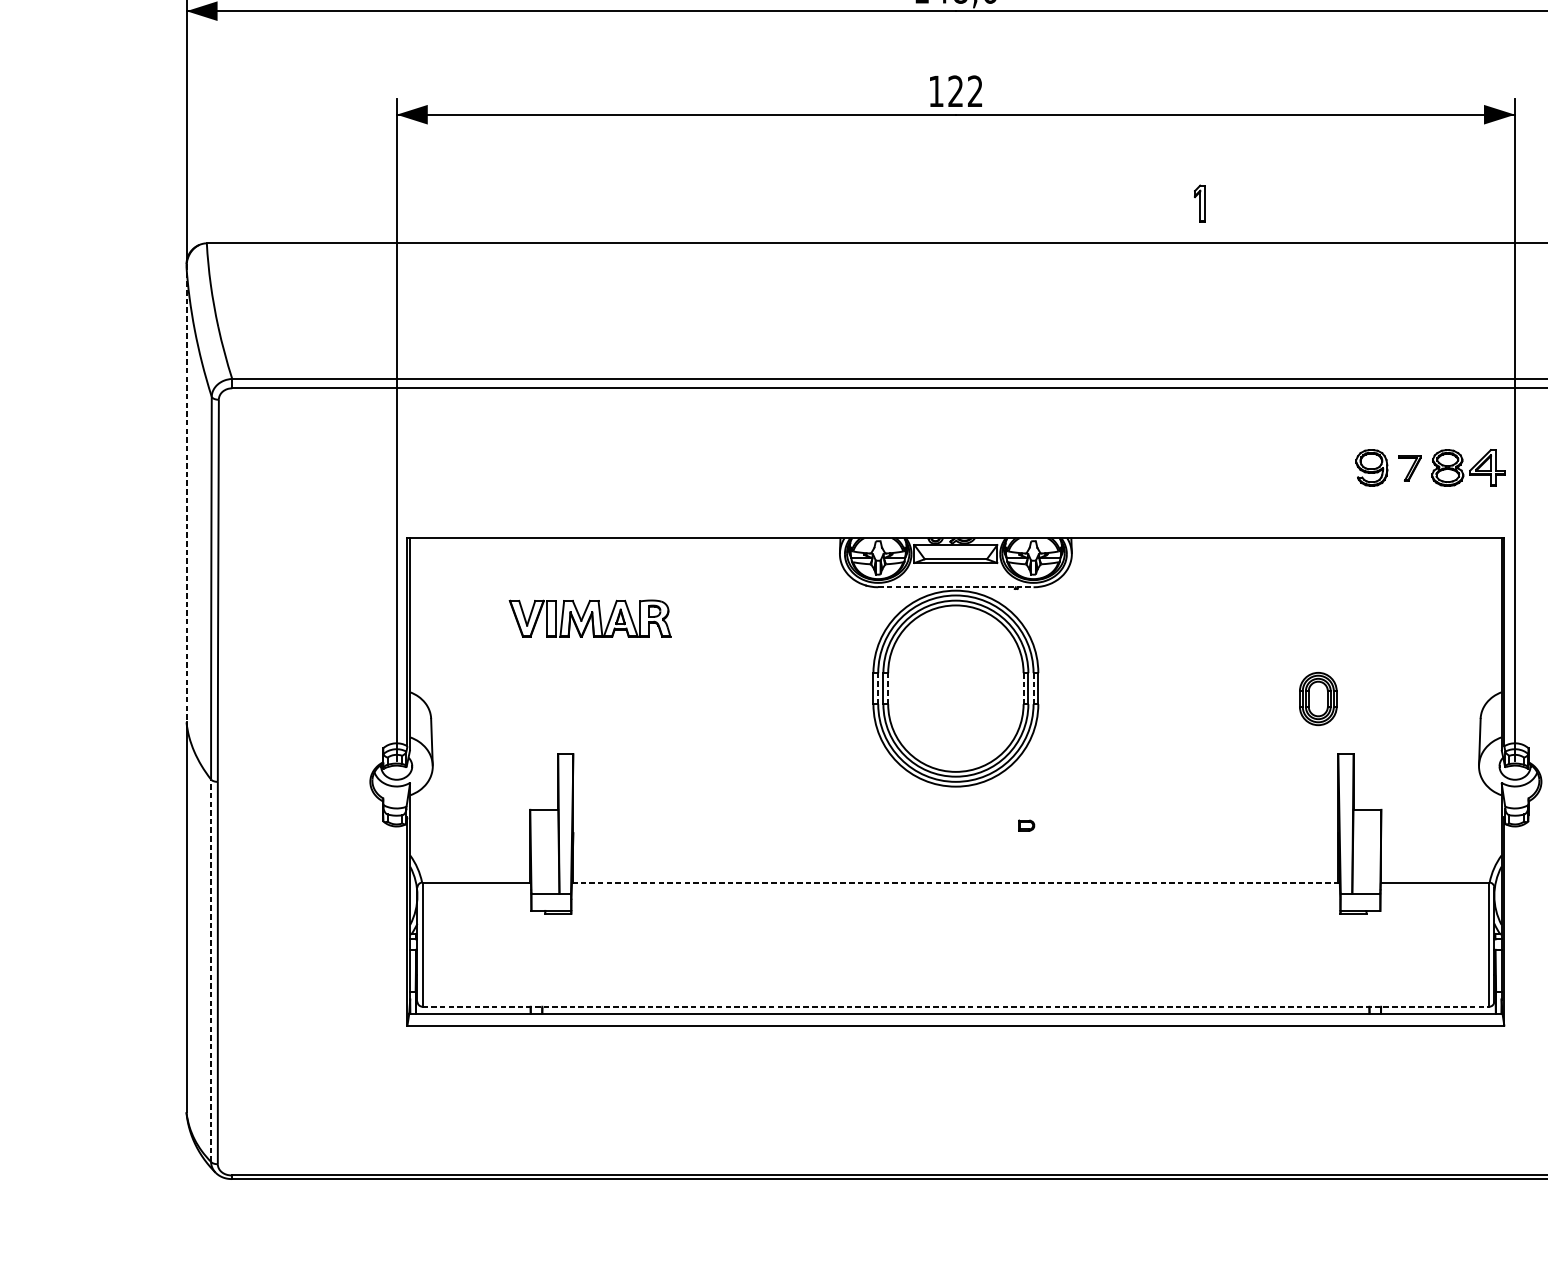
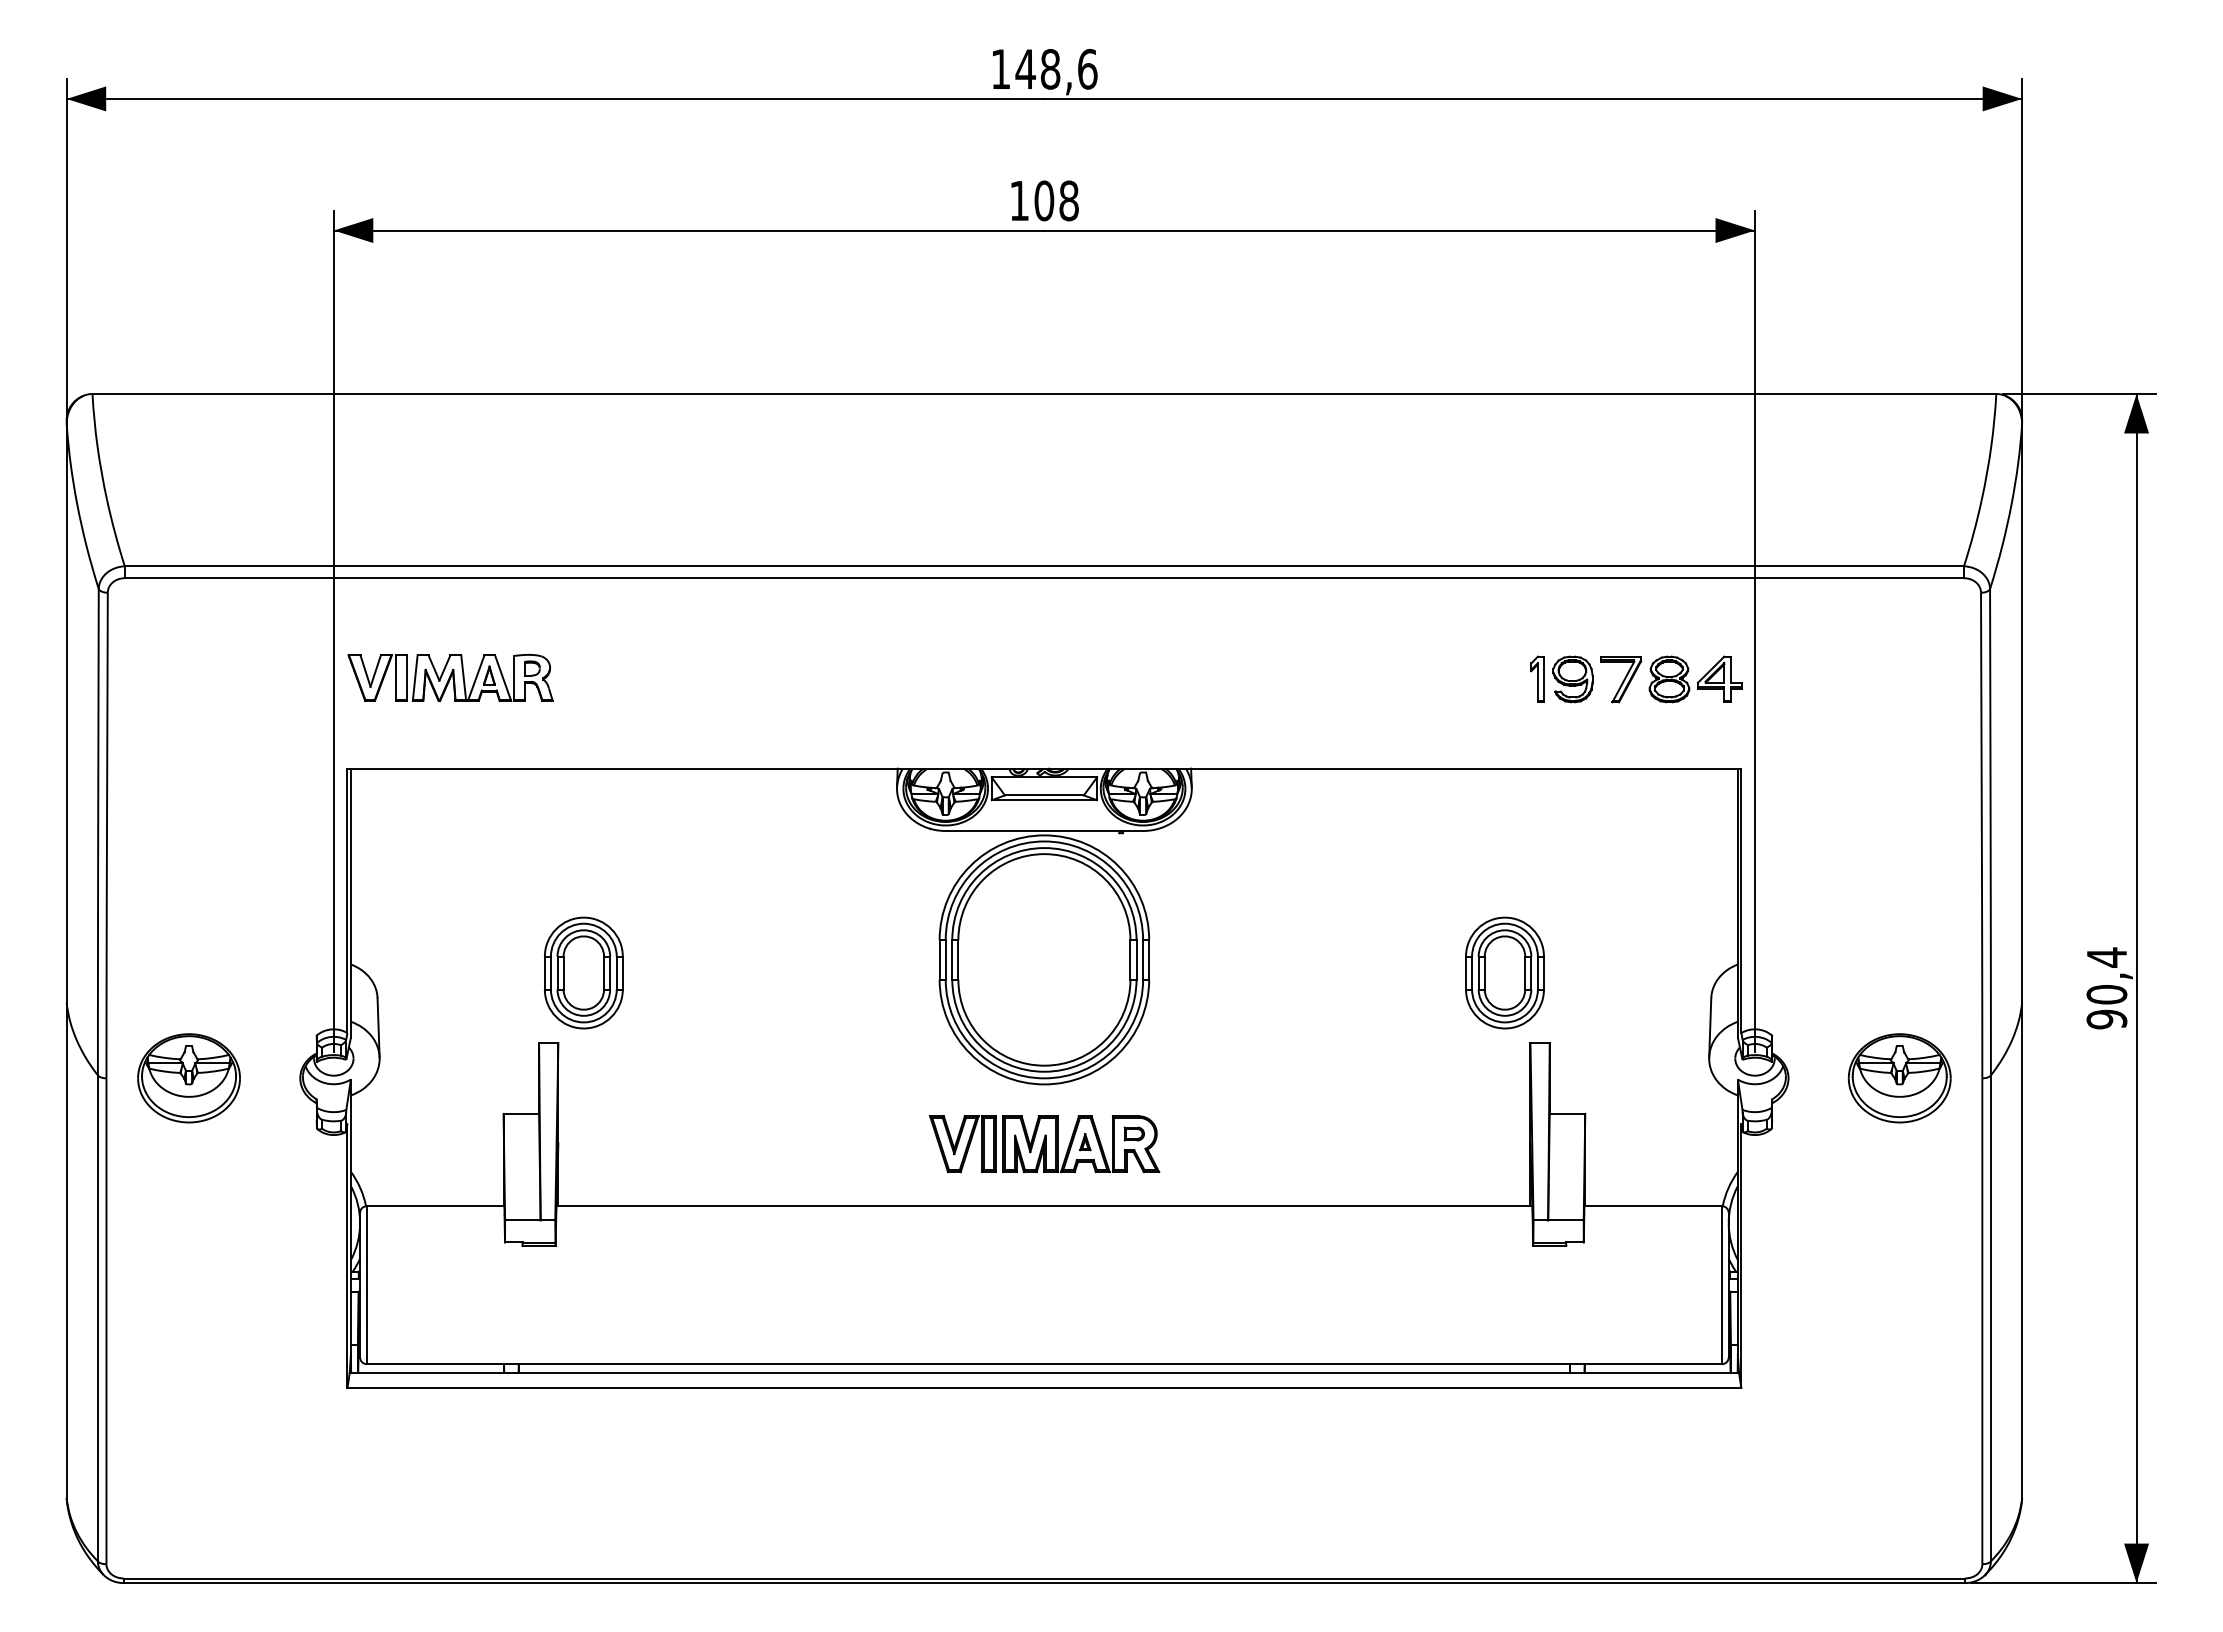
text: (965, 91) -> (1056, 200), 122 -> 108
part: (1199, 202) -> (1537, 678), moved
part: (1409, 468) -> (1620, 679), size x1.43
line: (186, 493) -> (66, 712), dashed -> solid
line: (955, 587) -> (1044, 831), dashed -> solid
part: (590, 618) -> (450, 677), moved
line: (878, 688) -> (945, 959), dashed -> solid
line: (888, 688) -> (958, 959), dashed -> solid
line: (1023, 688) -> (1130, 959), dashed -> solid
line: (1033, 688) -> (1143, 959), dashed -> solid
part: (593, 698) -> (583, 972), added
part: (1317, 698) -> (1504, 972), size x1.67
part: (282, 781) -> (188, 1078), added
part: (955, 833) -> (1044, 1144), added
line: (955, 882) -> (1044, 1206), dashed -> solid
line: (210, 970) -> (97, 1318), dashed -> solid
line: (955, 1007) -> (1044, 1364), dashed -> solid

